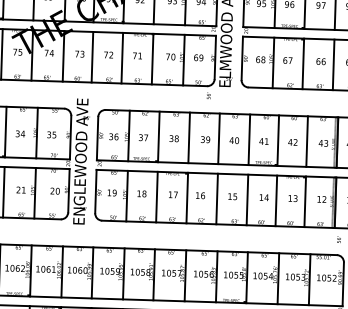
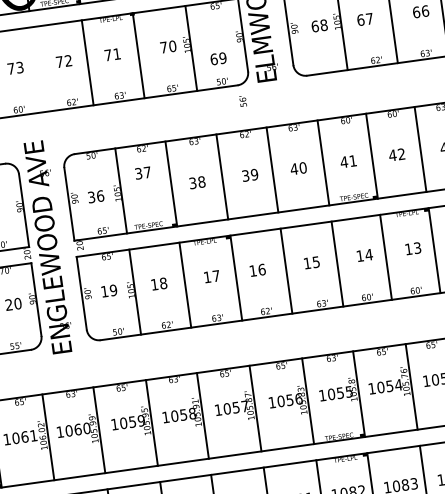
line: (92, 56) -> (37, 68), removed
text: (198, 57) -> (218, 58), moved
text: (142, 137) -> (141, 172), moved

